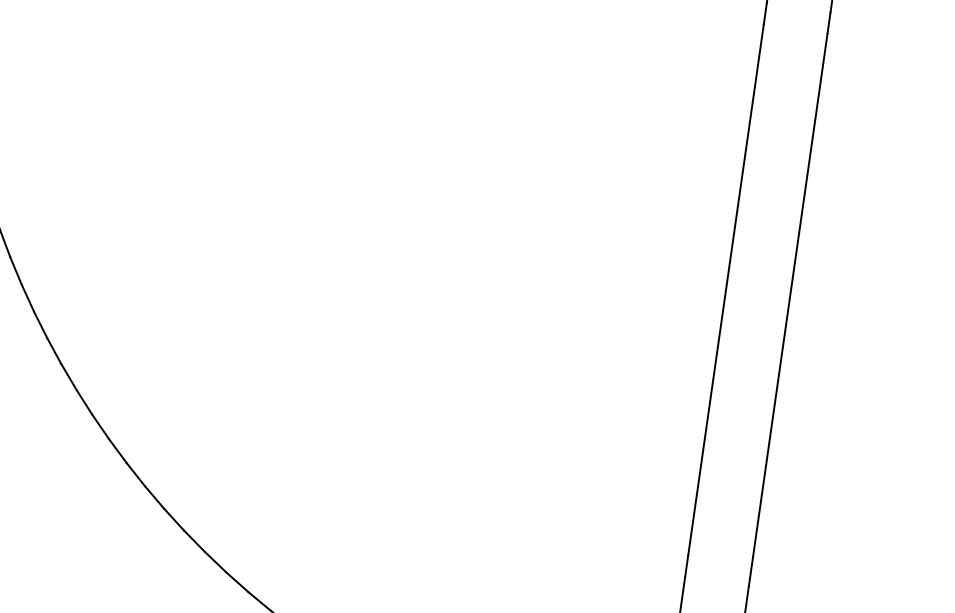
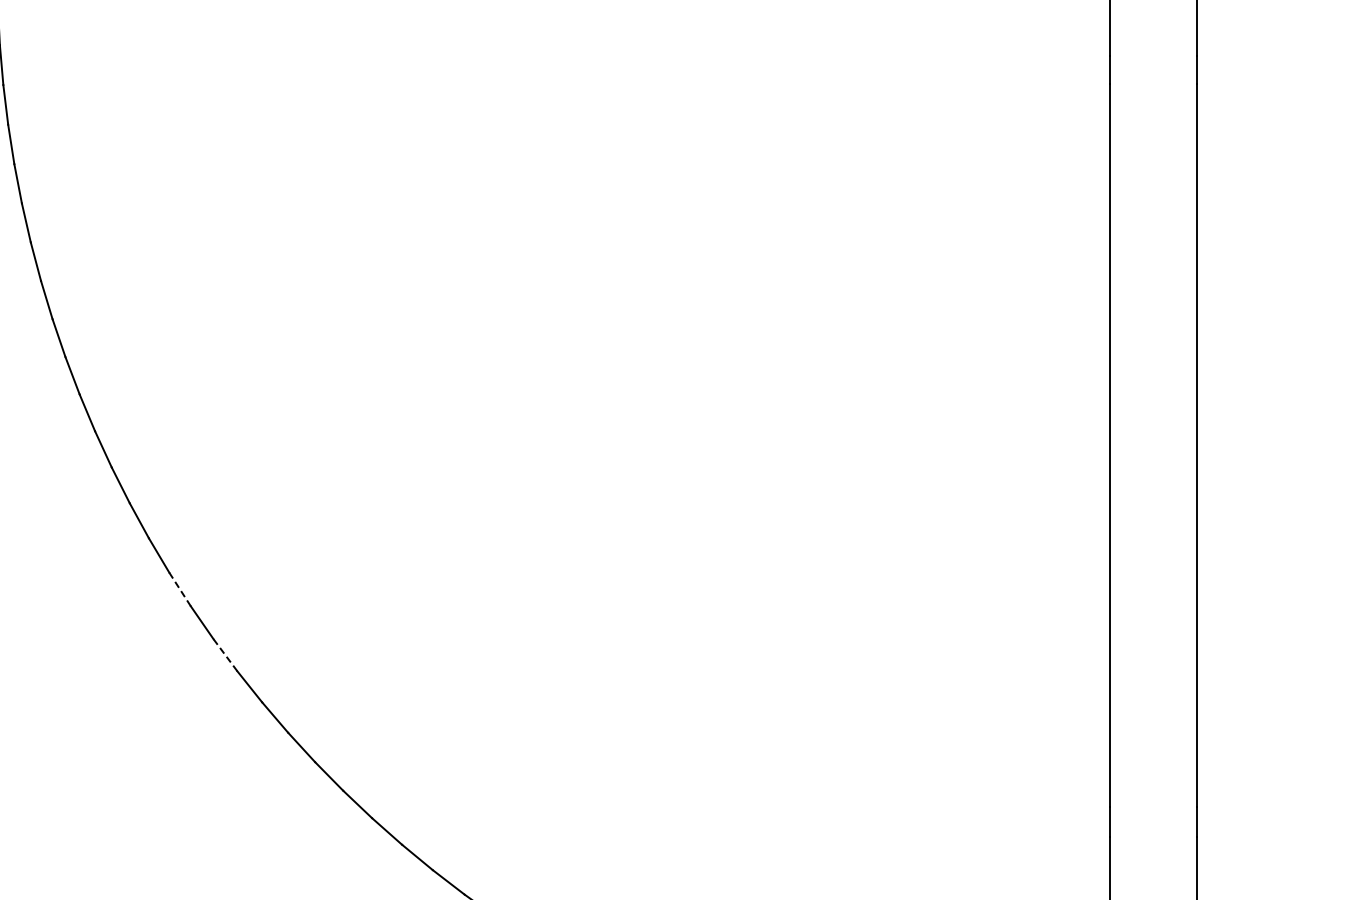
line: (28, 298) -> (180, 589), solid -> dashed
line: (54, 351) -> (225, 655), solid -> dashed

